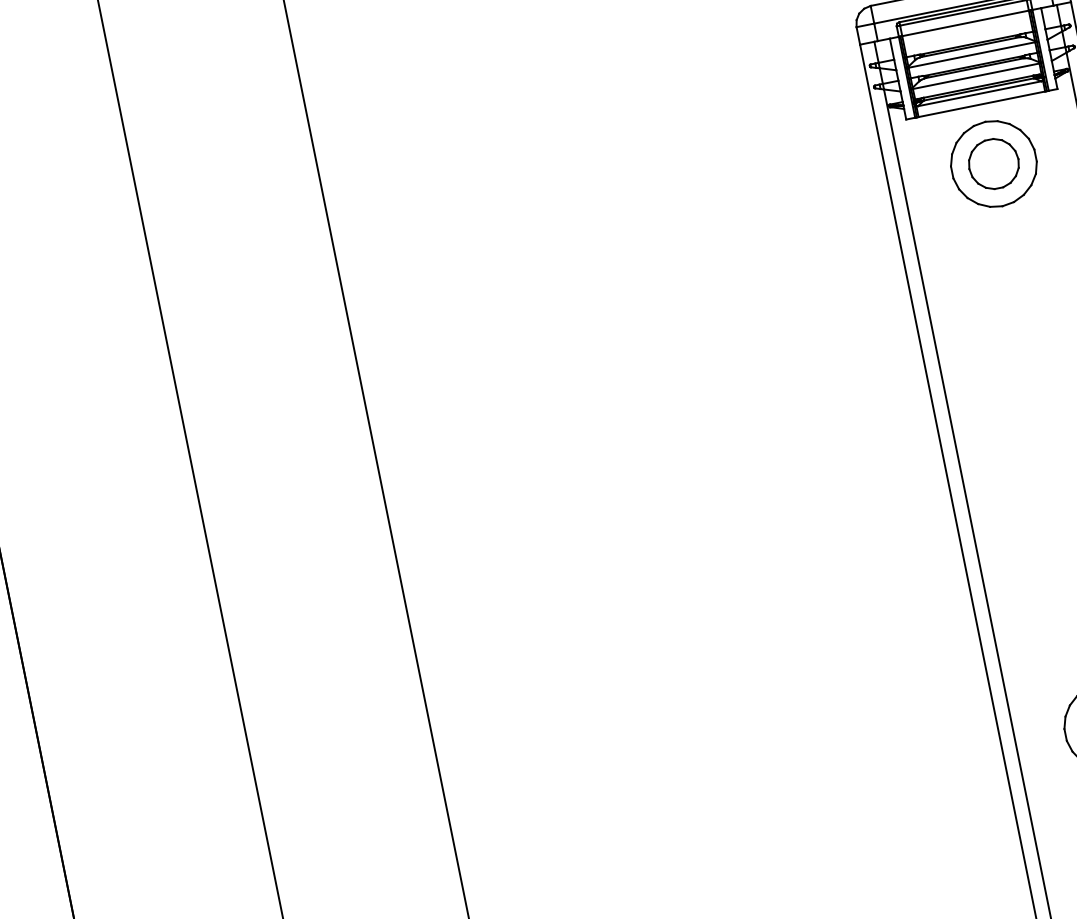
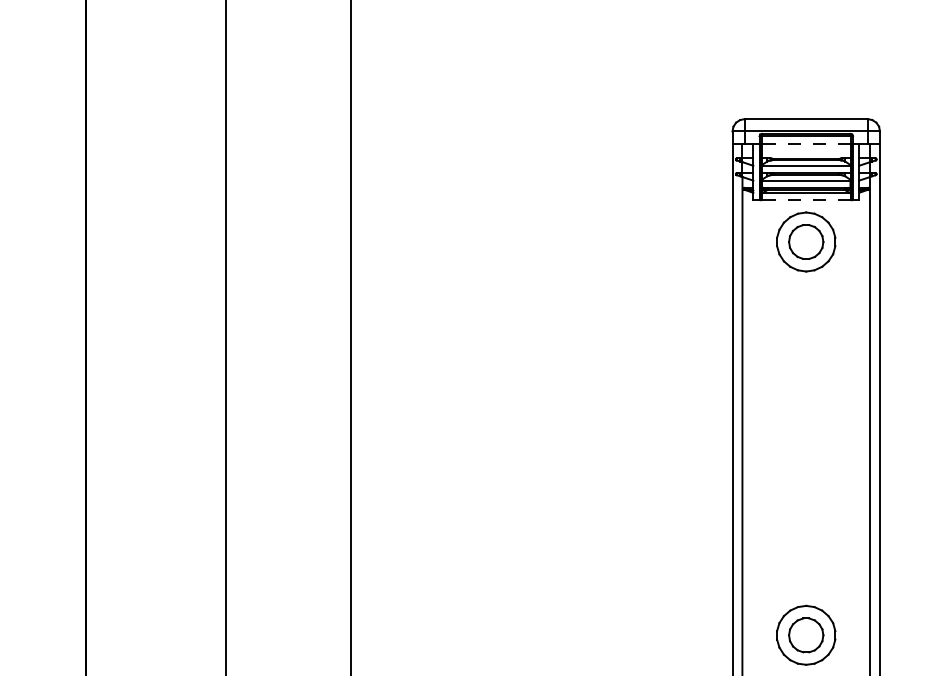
line: (964, 23) -> (805, 143), solid -> dashed
line: (980, 104) -> (805, 200), solid -> dashed

